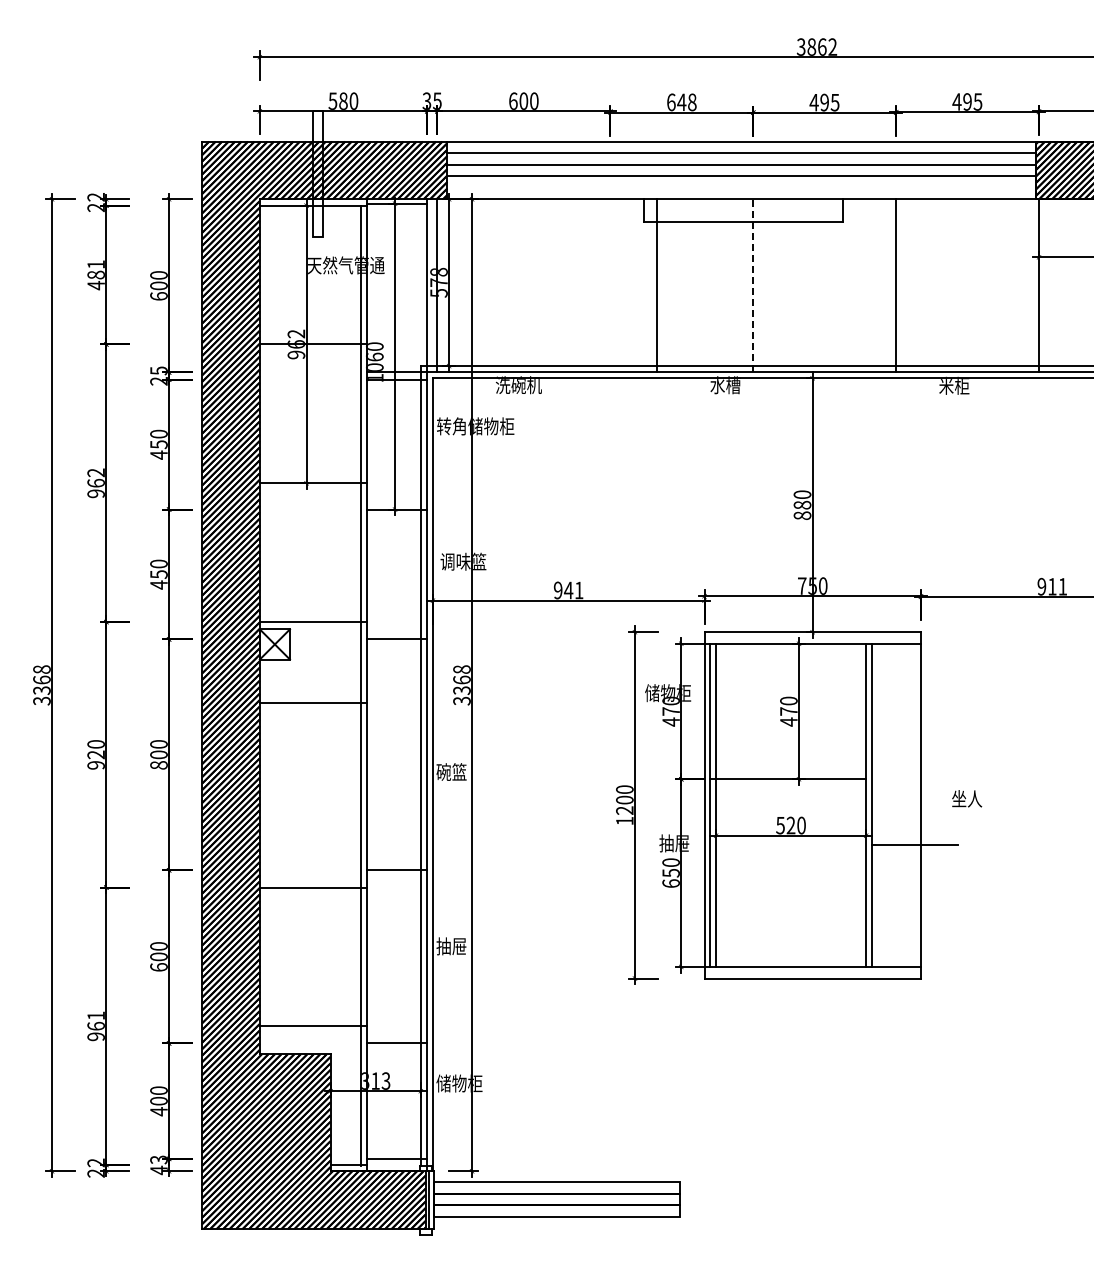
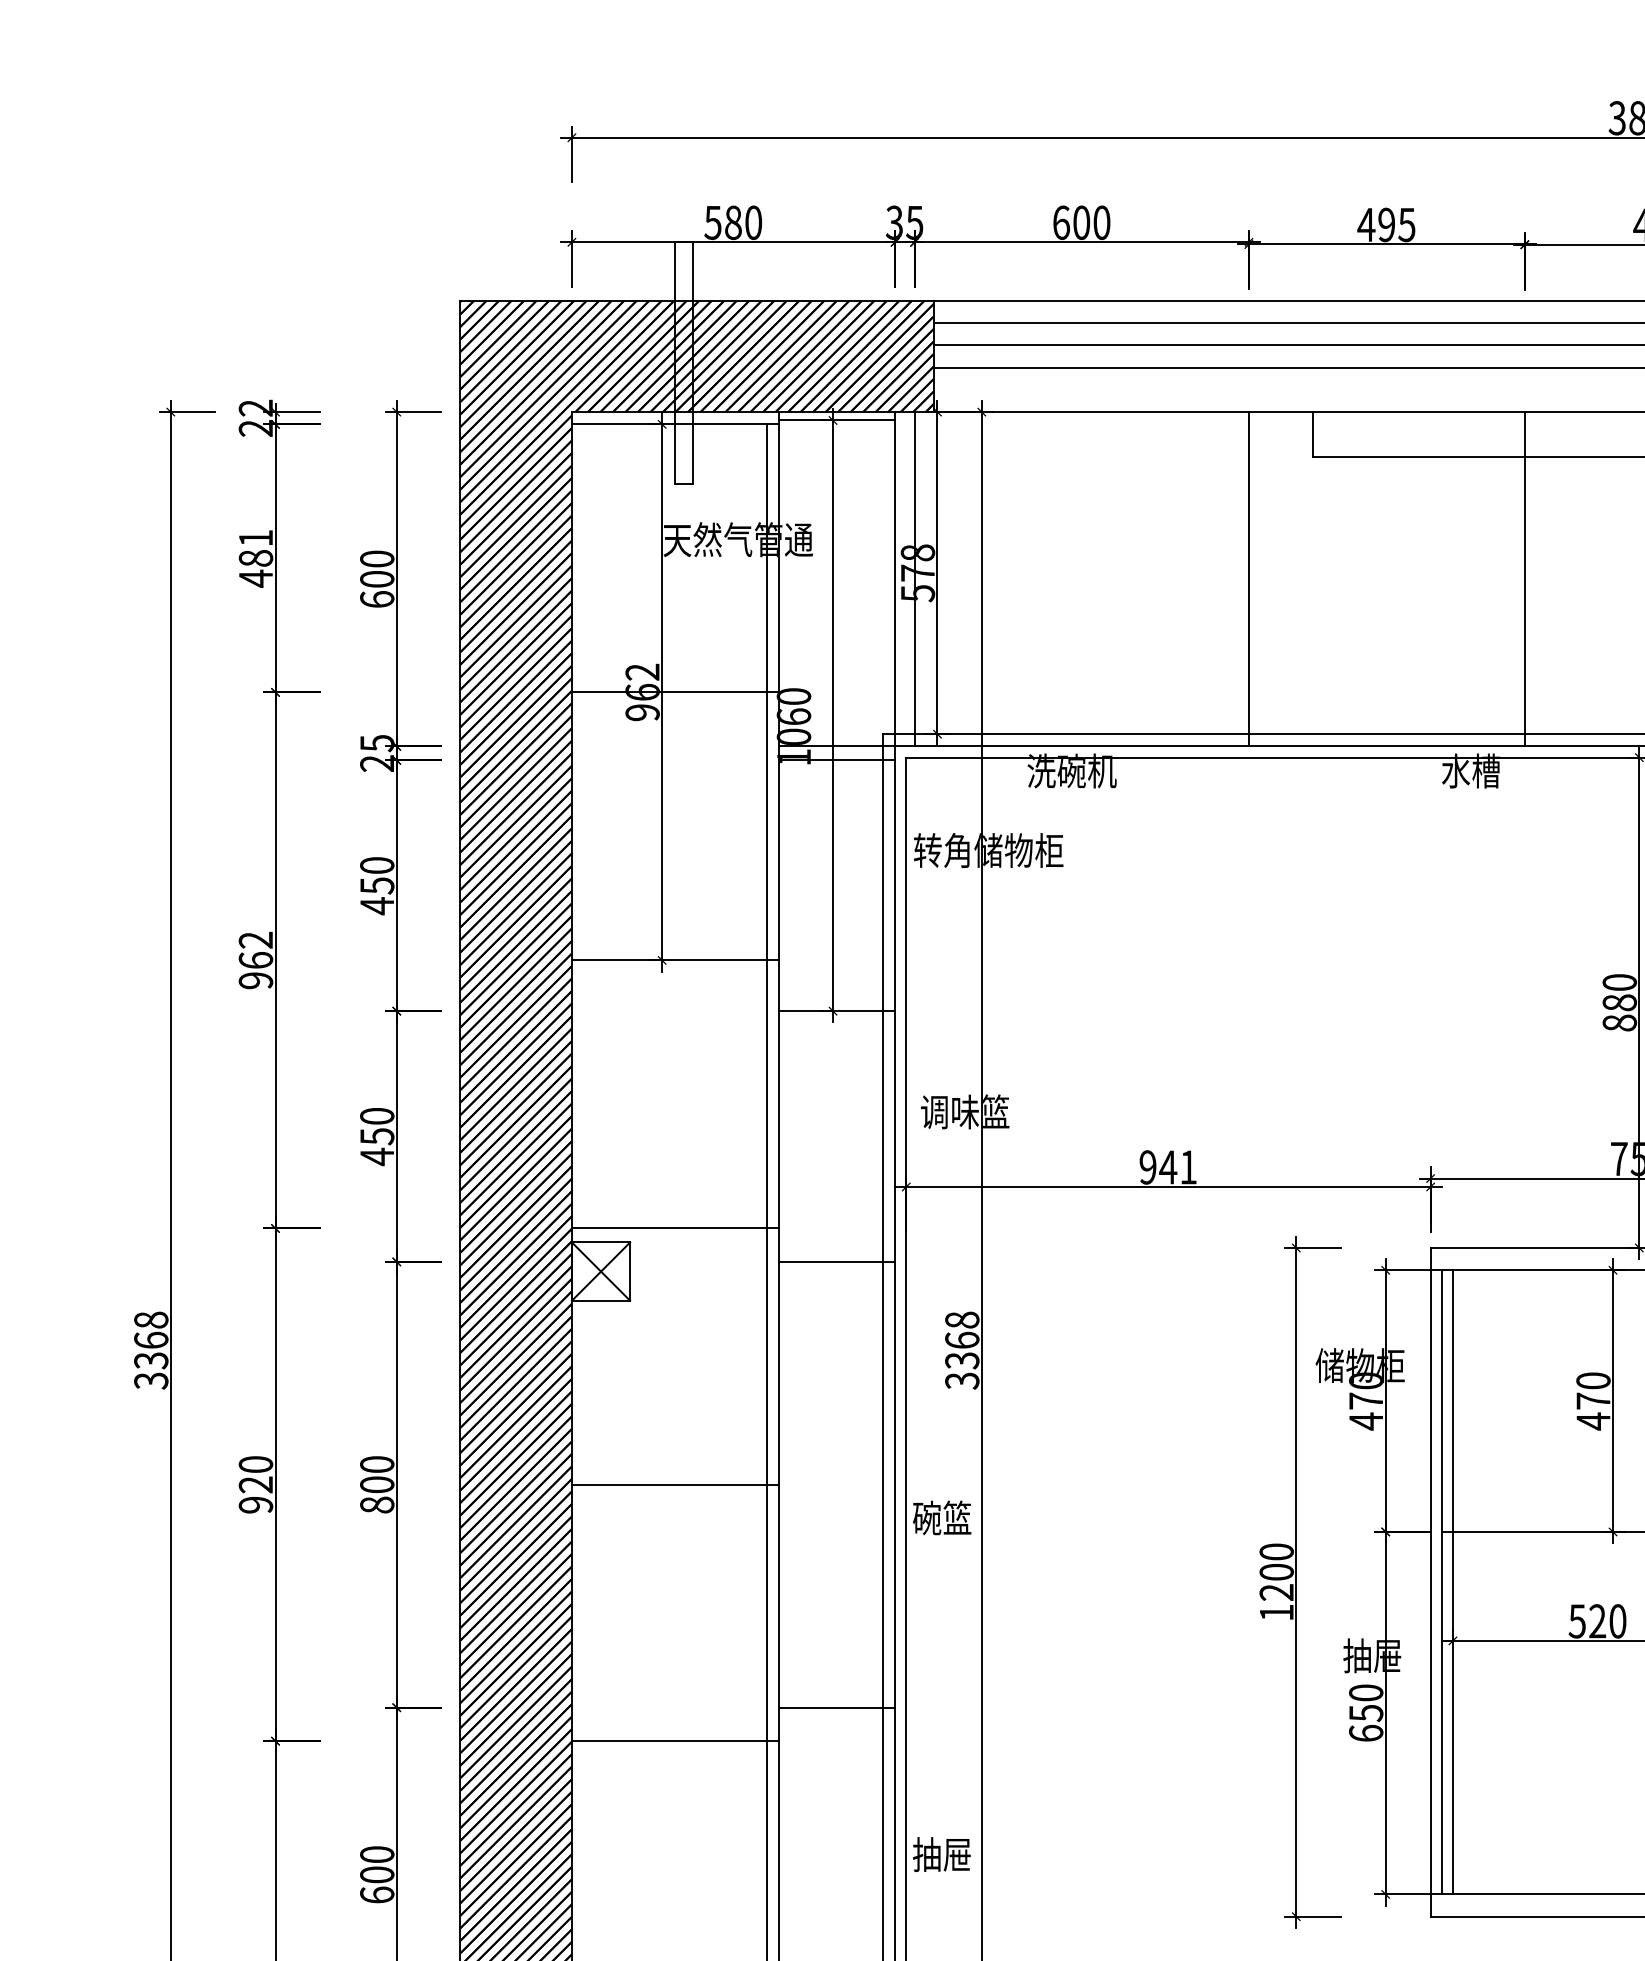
text: (681, 102) -> (1386, 225), 648 -> 495
line: (657, 285) -> (1249, 578), moved
line: (753, 285) -> (1525, 578), dashed -> solid
line: (313, 702) -> (675, 1484), moved

